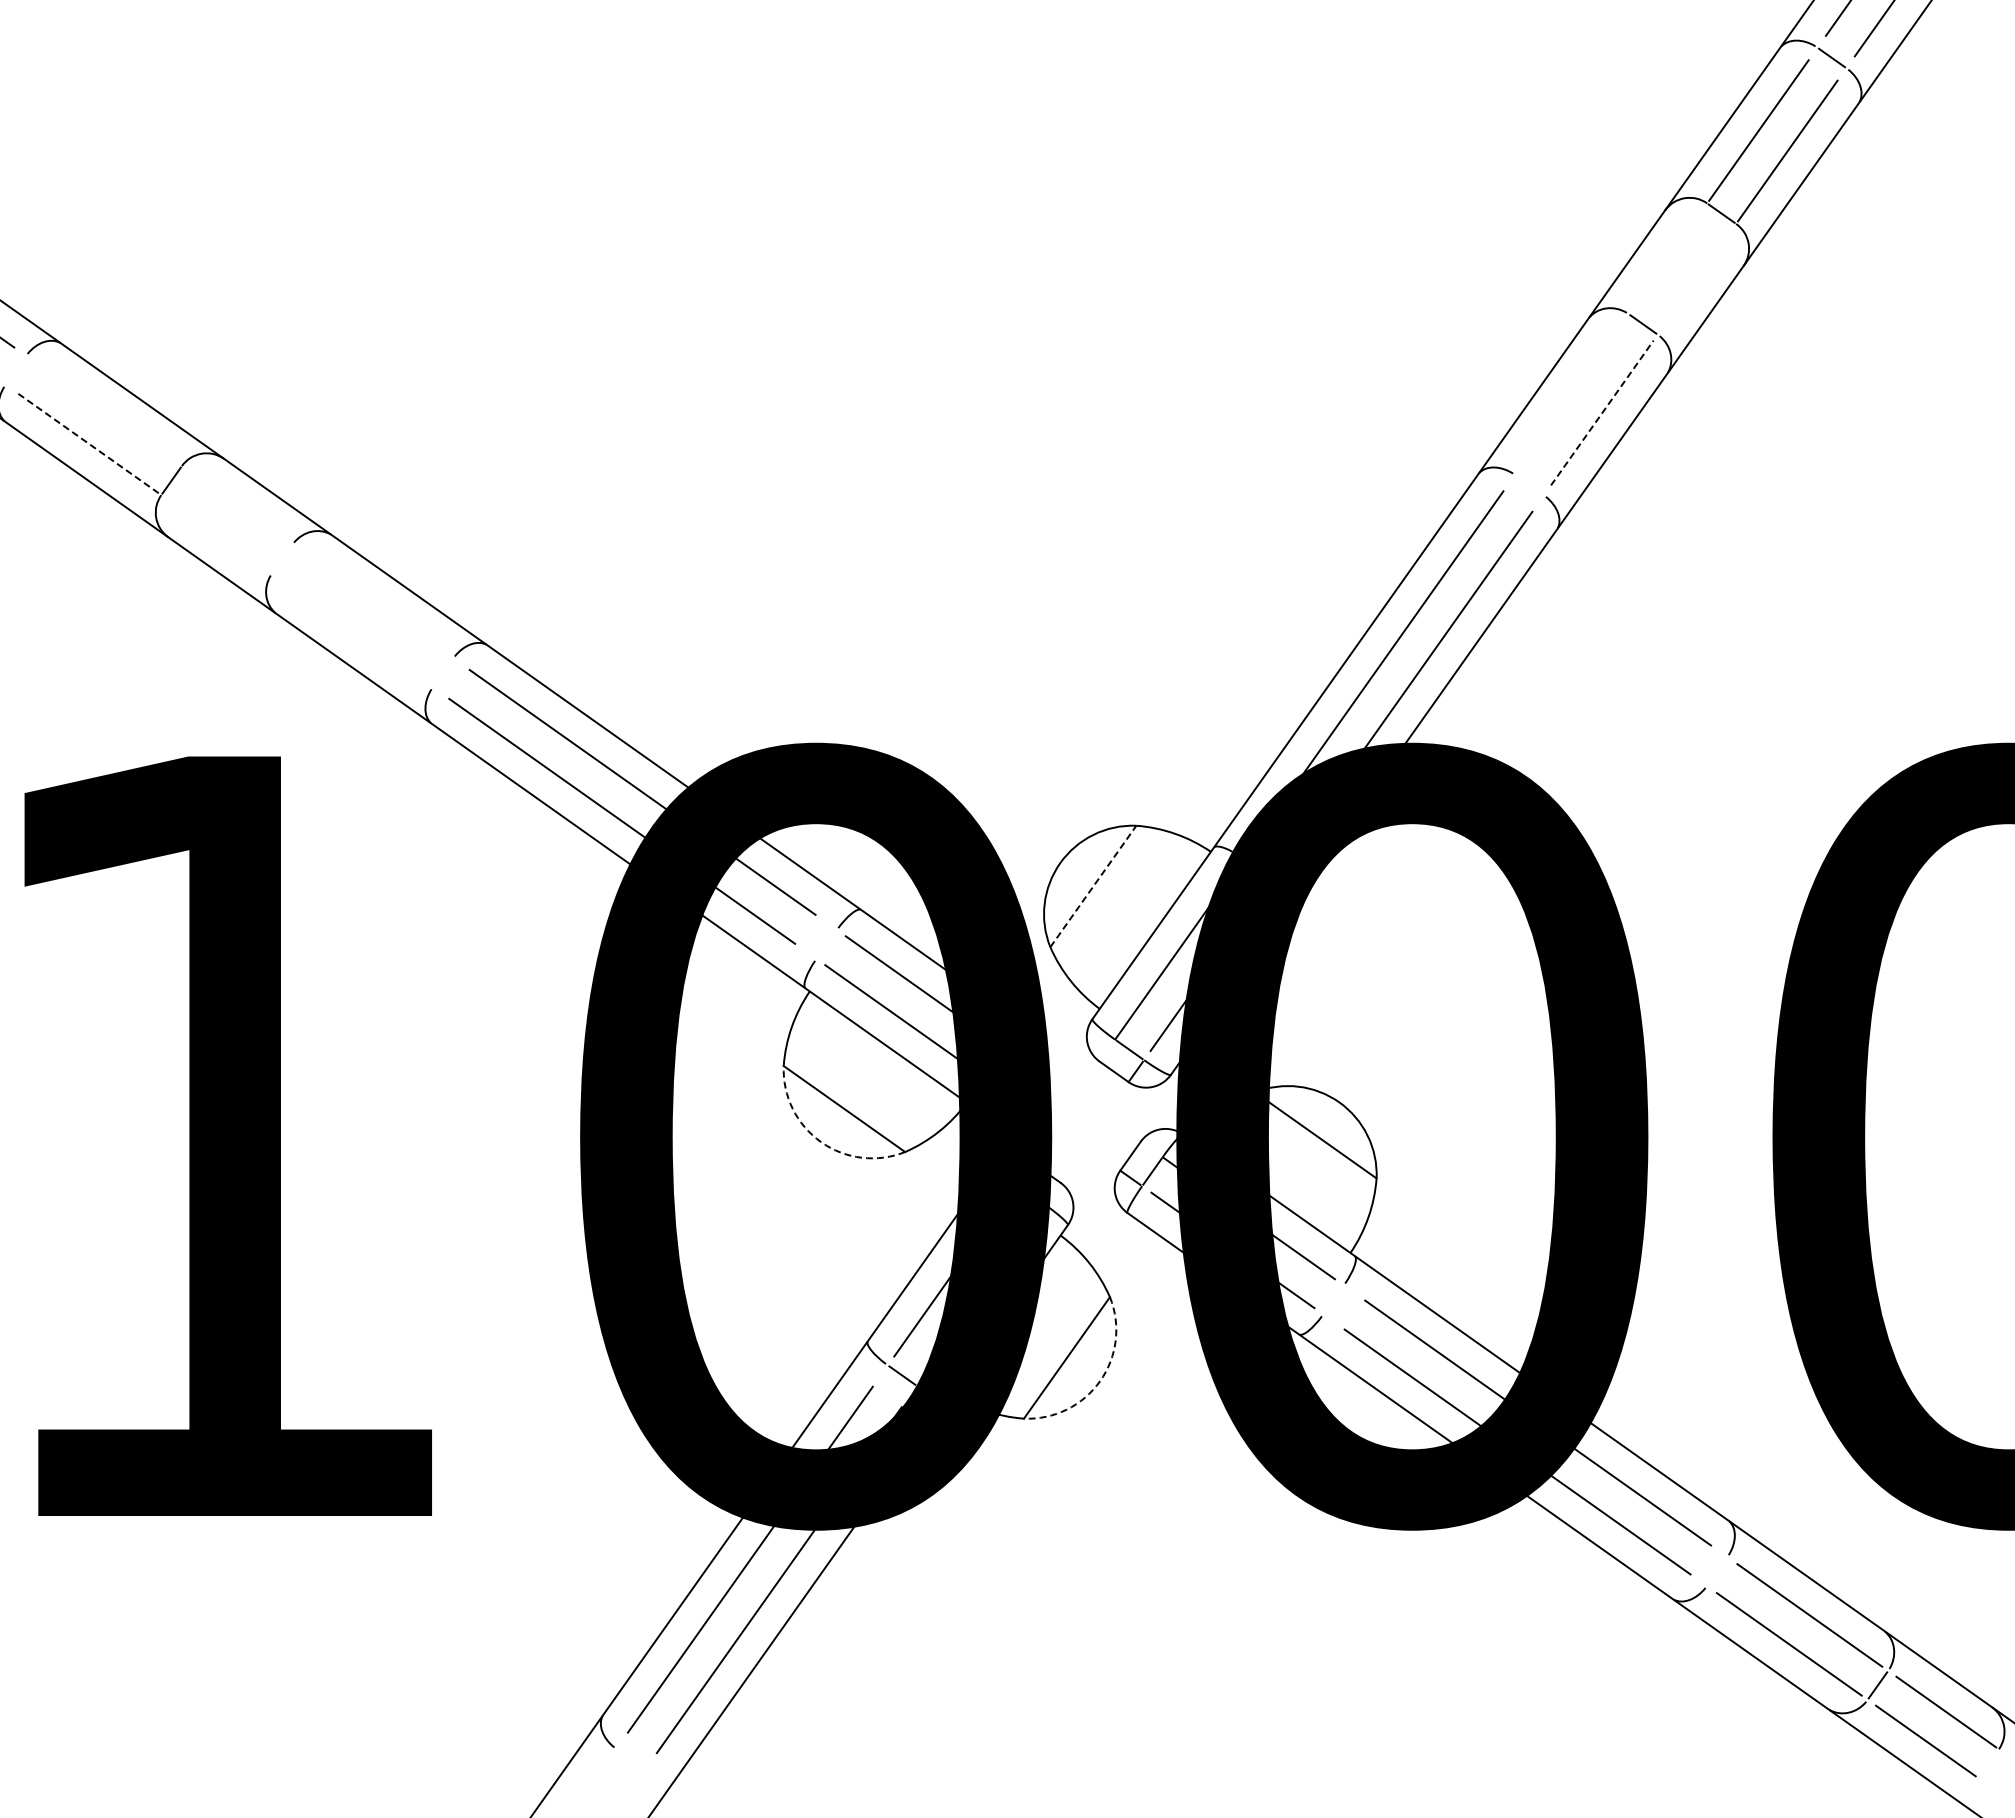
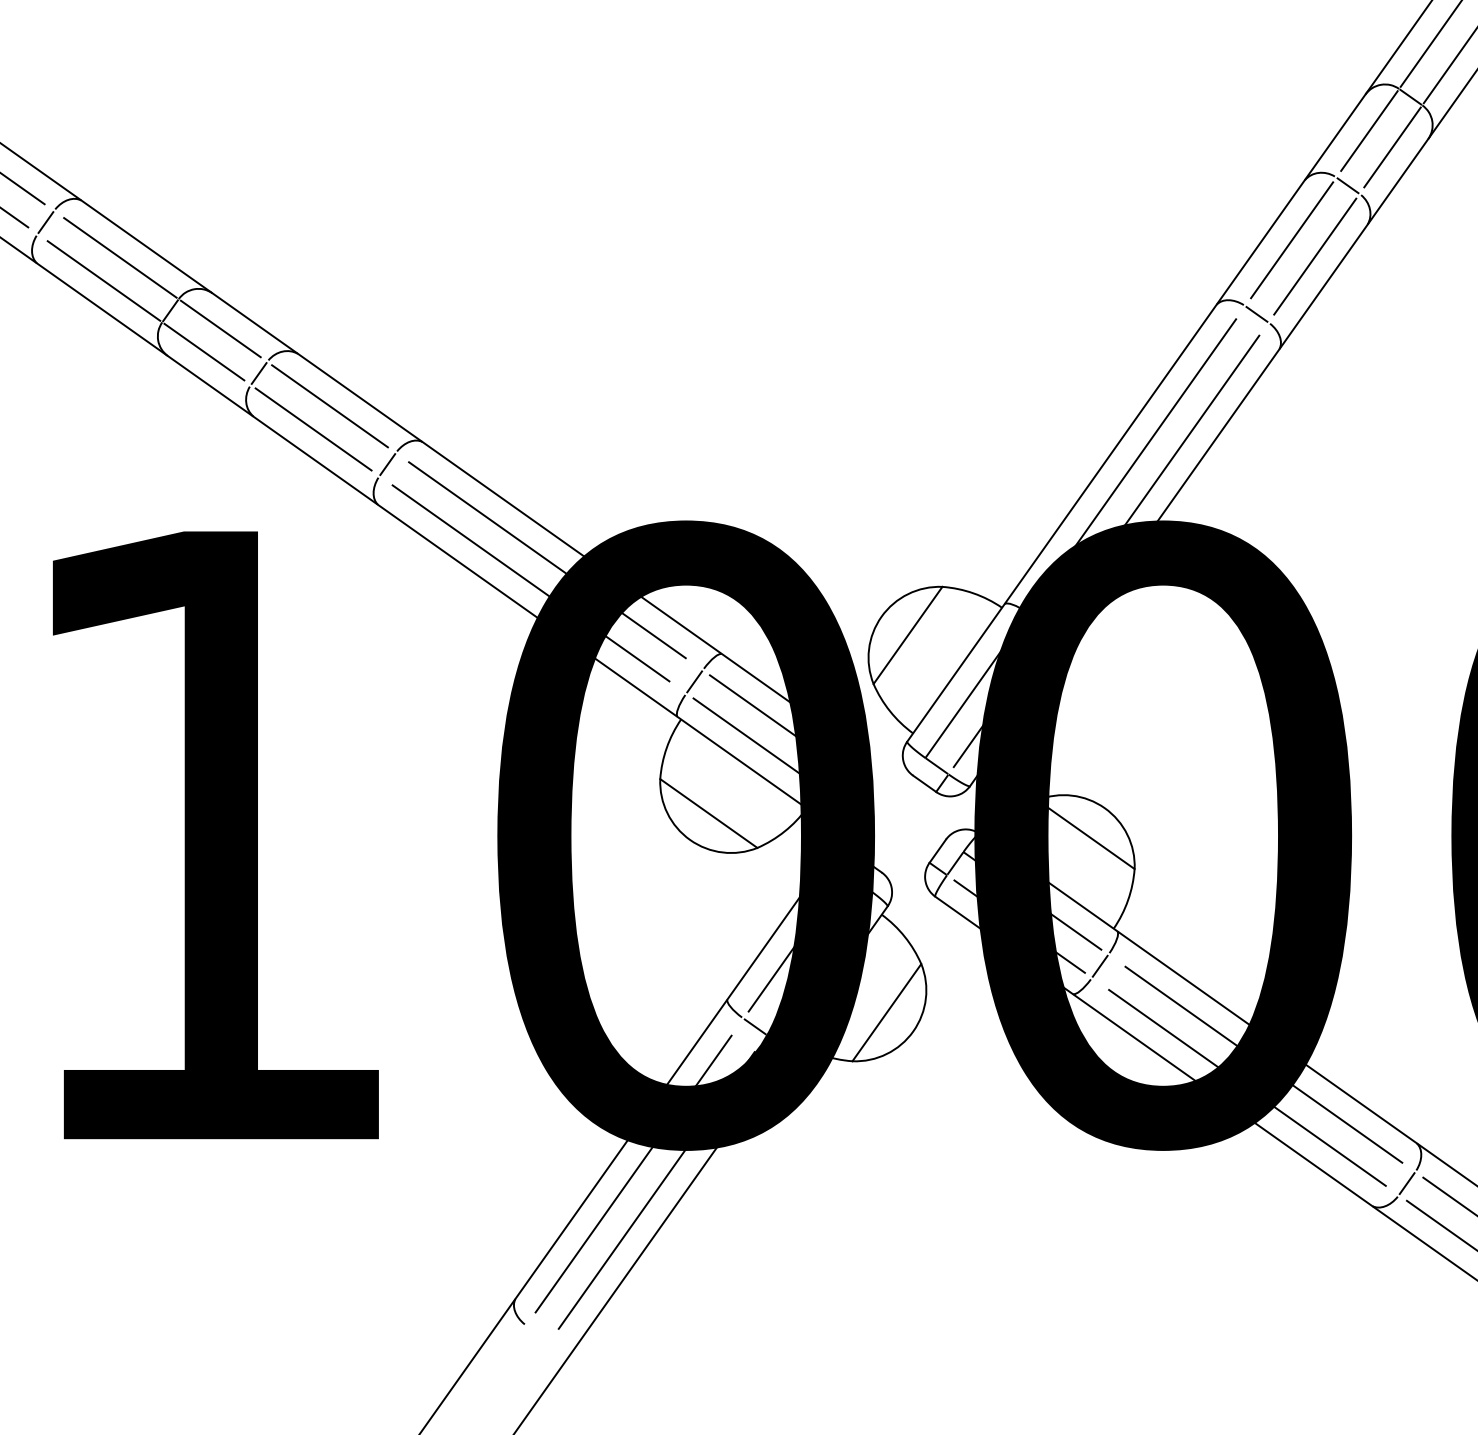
line: (1669, 255) -> (1368, 130), added
line: (1698, 276) -> (1392, 147), added
line: (15, 370) -> (45, 222), added
line: (1573, 392) -> (1292, 240), added
line: (1602, 413) -> (1315, 257), dashed -> solid
line: (108, 414) -> (120, 257), added
line: (88, 443) -> (104, 281), dashed -> solid
line: (1529, 484) -> (1256, 313), added
line: (234, 503) -> (220, 329), added
line: (213, 532) -> (204, 352), added
line: (282, 559) -> (259, 373), added
line: (370, 599) -> (329, 405), added
line: (350, 628) -> (313, 429), added
line: (442, 672) -> (387, 464), added
line: (1093, 886) -> (908, 635), dashed -> solid
line: (826, 944) -> (694, 681), added
arc: (821, 1142) -> (690, 840), dashed -> solid
line: (1333, 1299) -> (1100, 965), added
arc: (1100, 1381) -> (913, 1031), dashed -> solid
line: (1716, 1571) -> (1406, 1183), added

